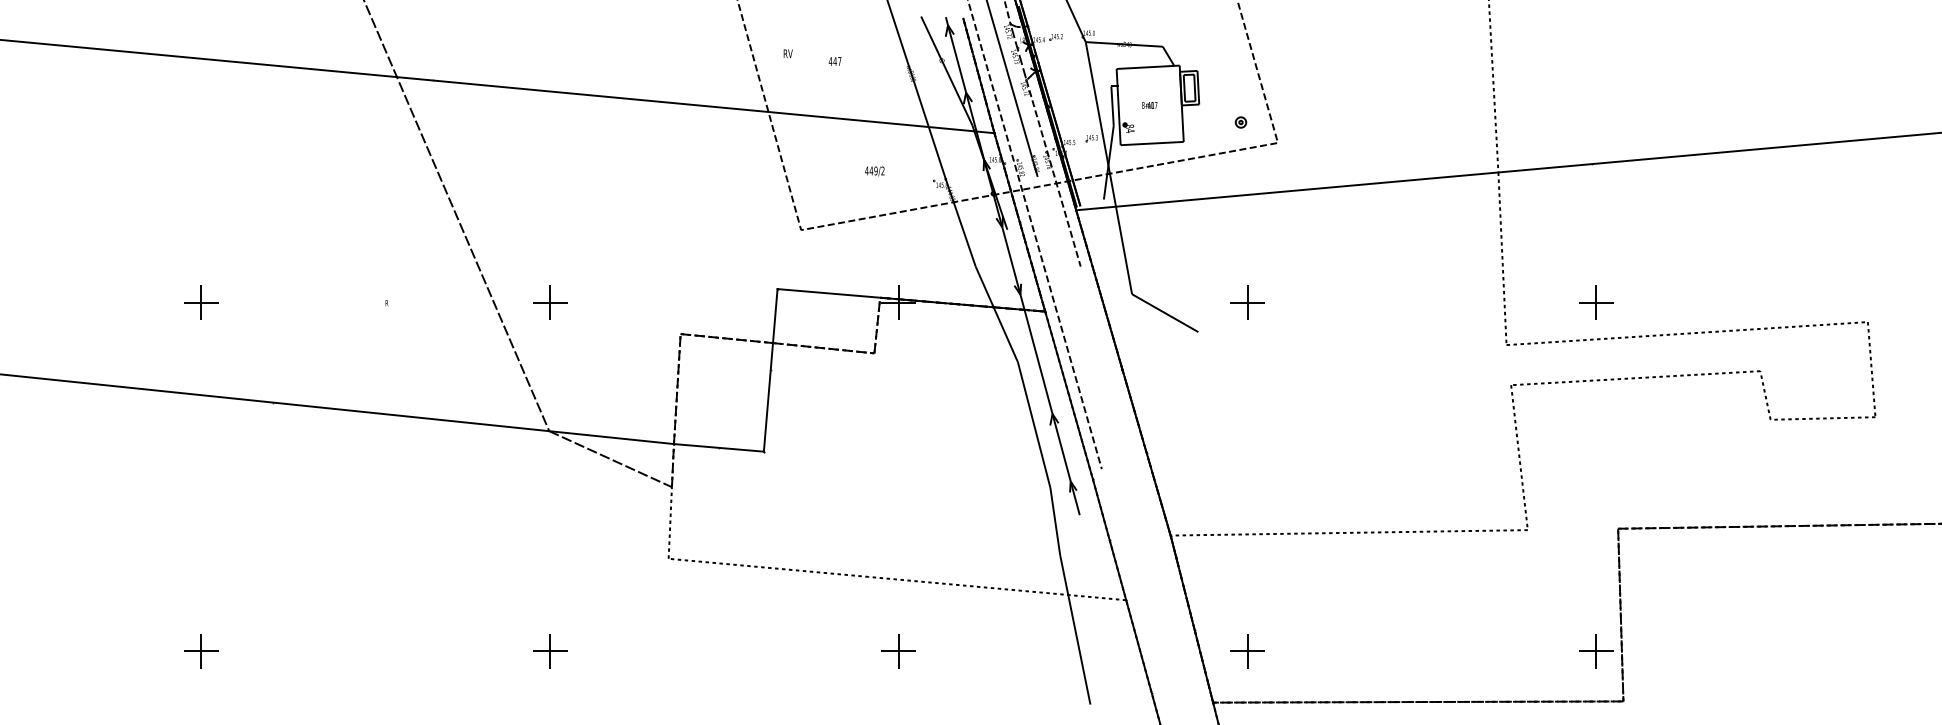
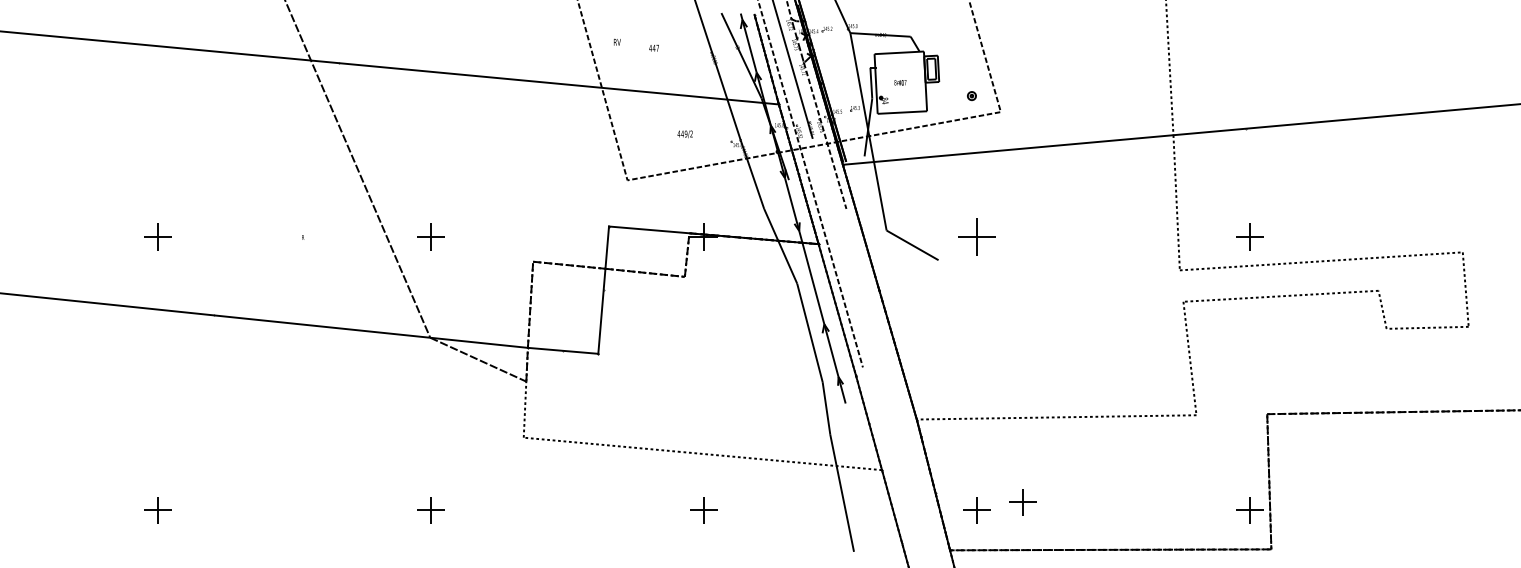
part: (1246, 301) -> (976, 236), size x1.4
part: (1305, 641) -> (1022, 502), added

